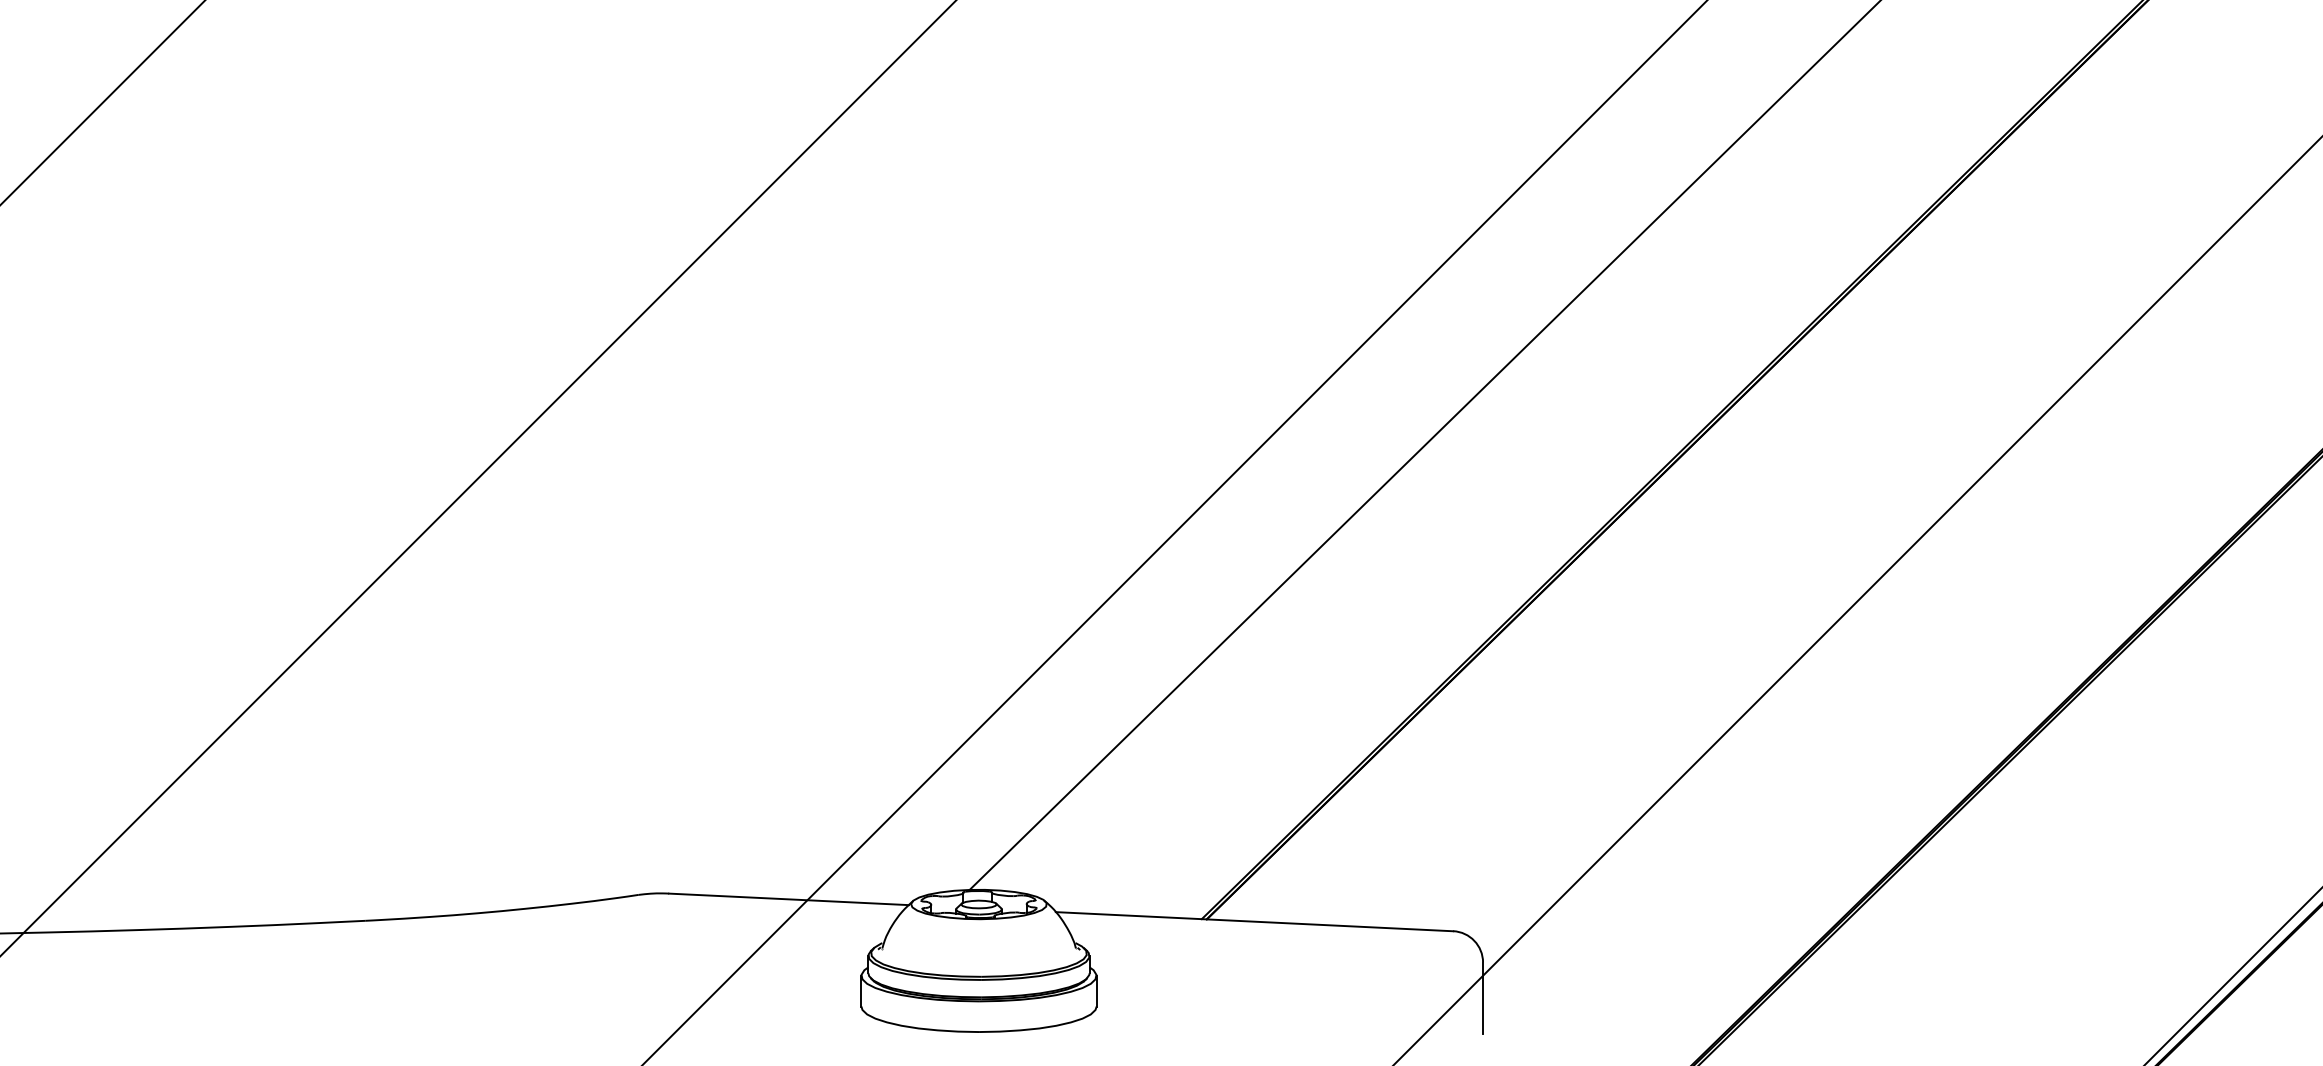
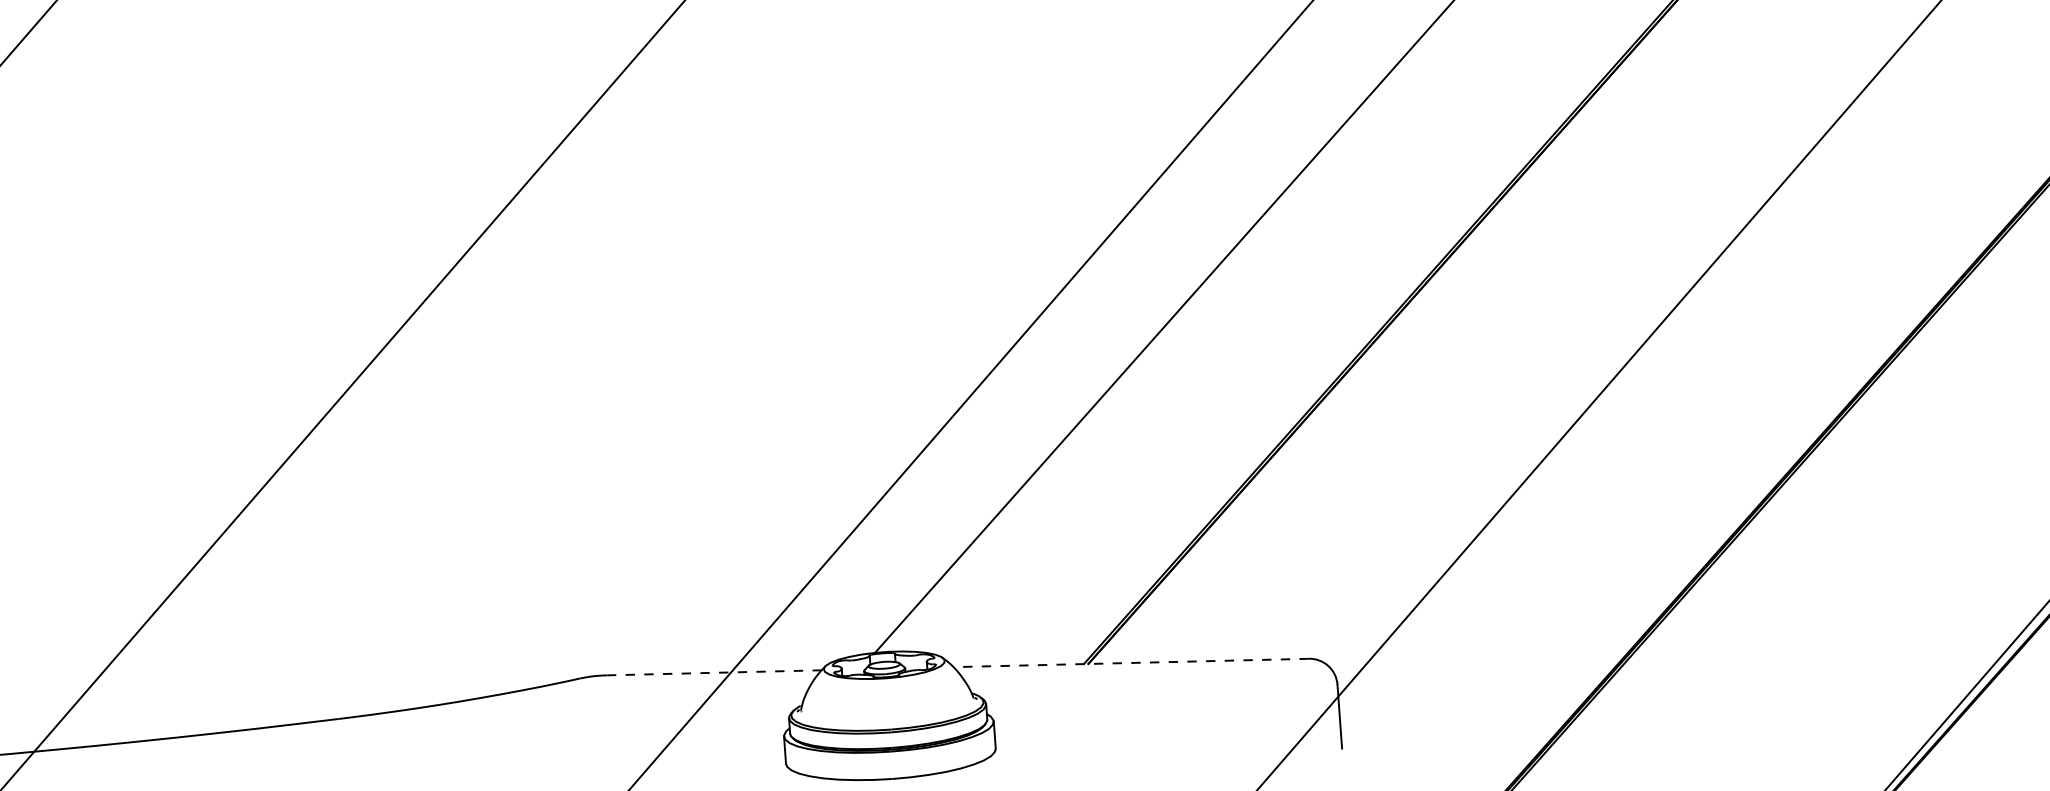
line: (789, 899) -> (715, 672), solid -> dashed
line: (1254, 921) -> (1131, 662), solid -> dashed

